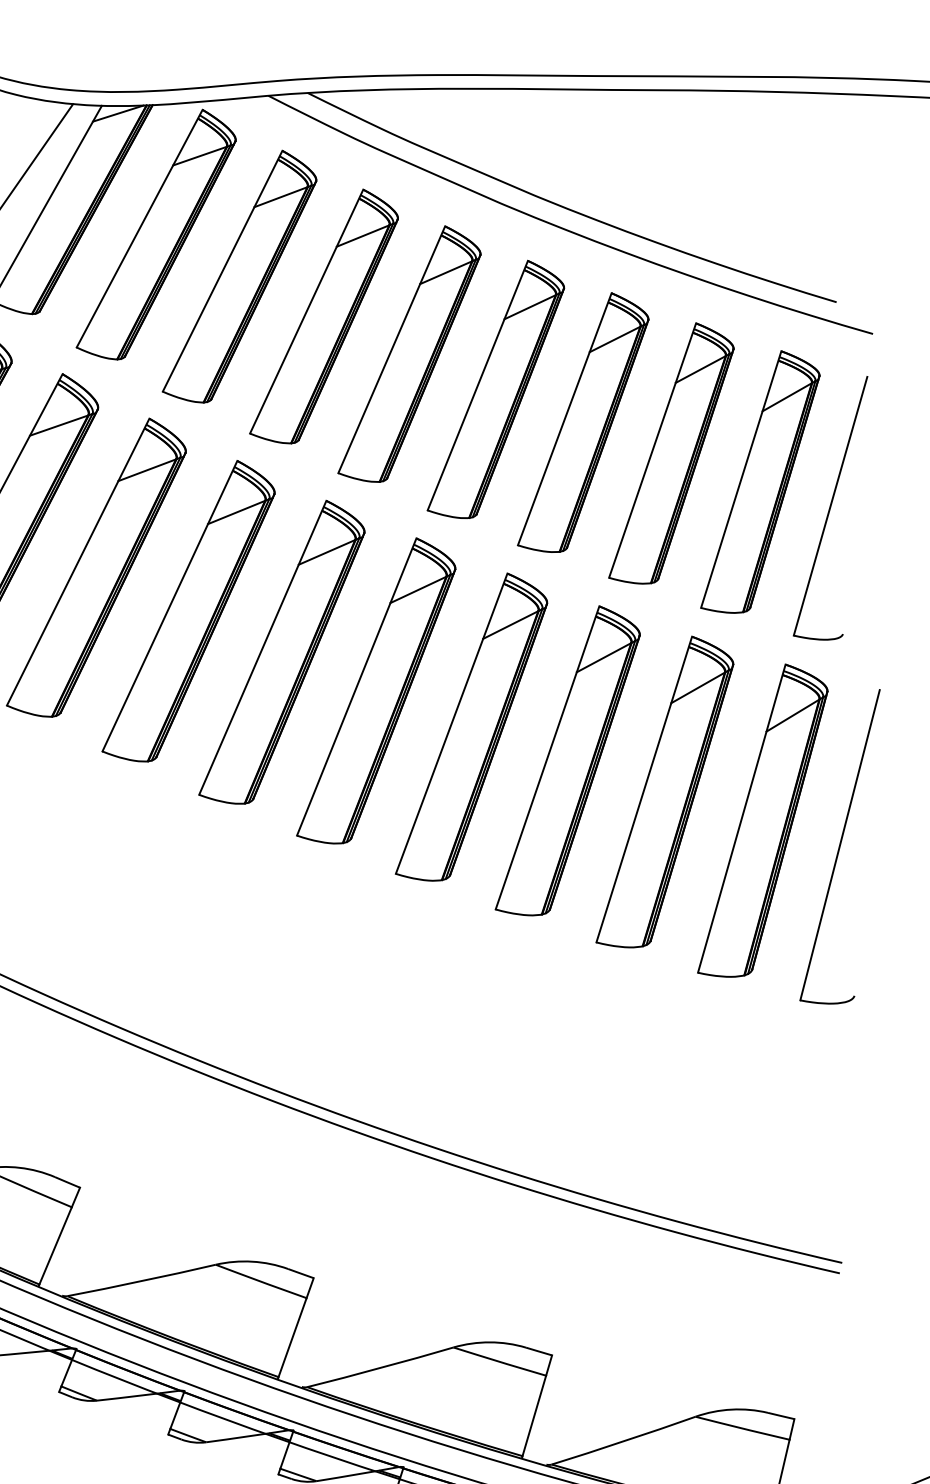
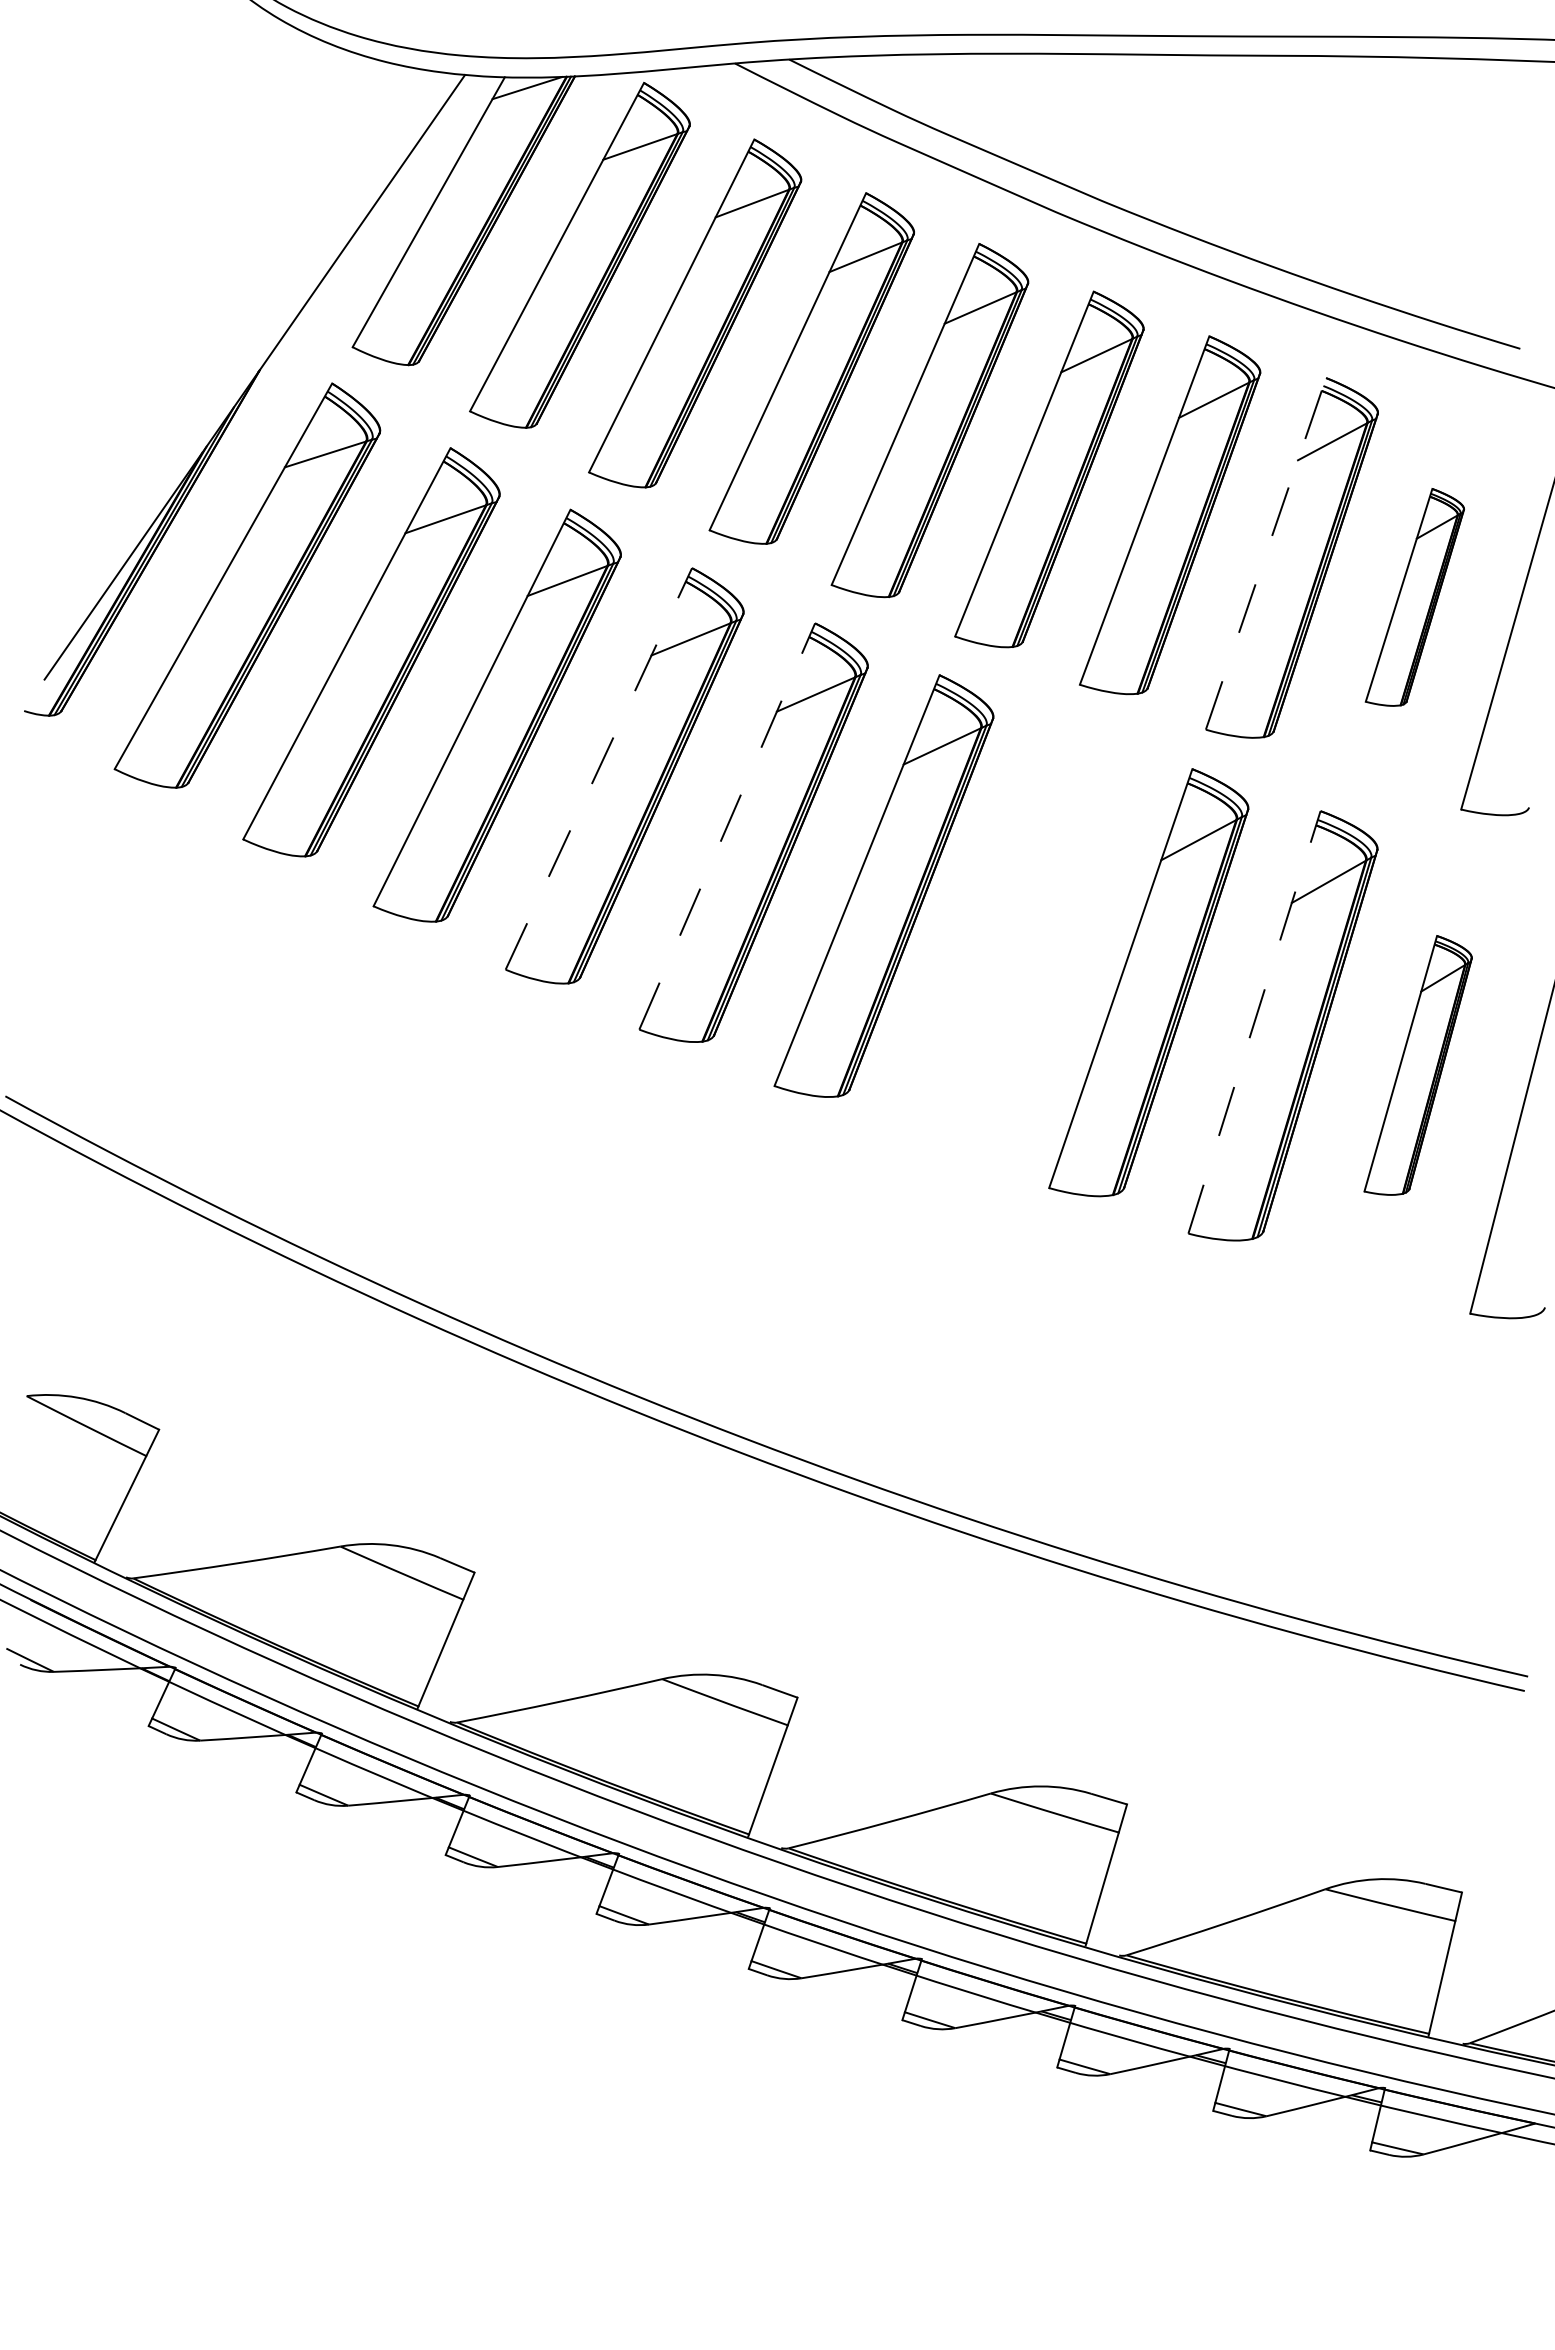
line: (652, 450) -> (1266, 553), solid -> dashed
part: (760, 482) -> (1414, 597), size x0.6
line: (170, 605) -> (599, 768), solid -> dashed
line: (262, 647) -> (727, 826), solid -> dashed
part: (471, 727) -> (1015, 936), removed
line: (644, 788) -> (1254, 1021), solid -> dashed
part: (762, 820) -> (1417, 1065), size x0.6

